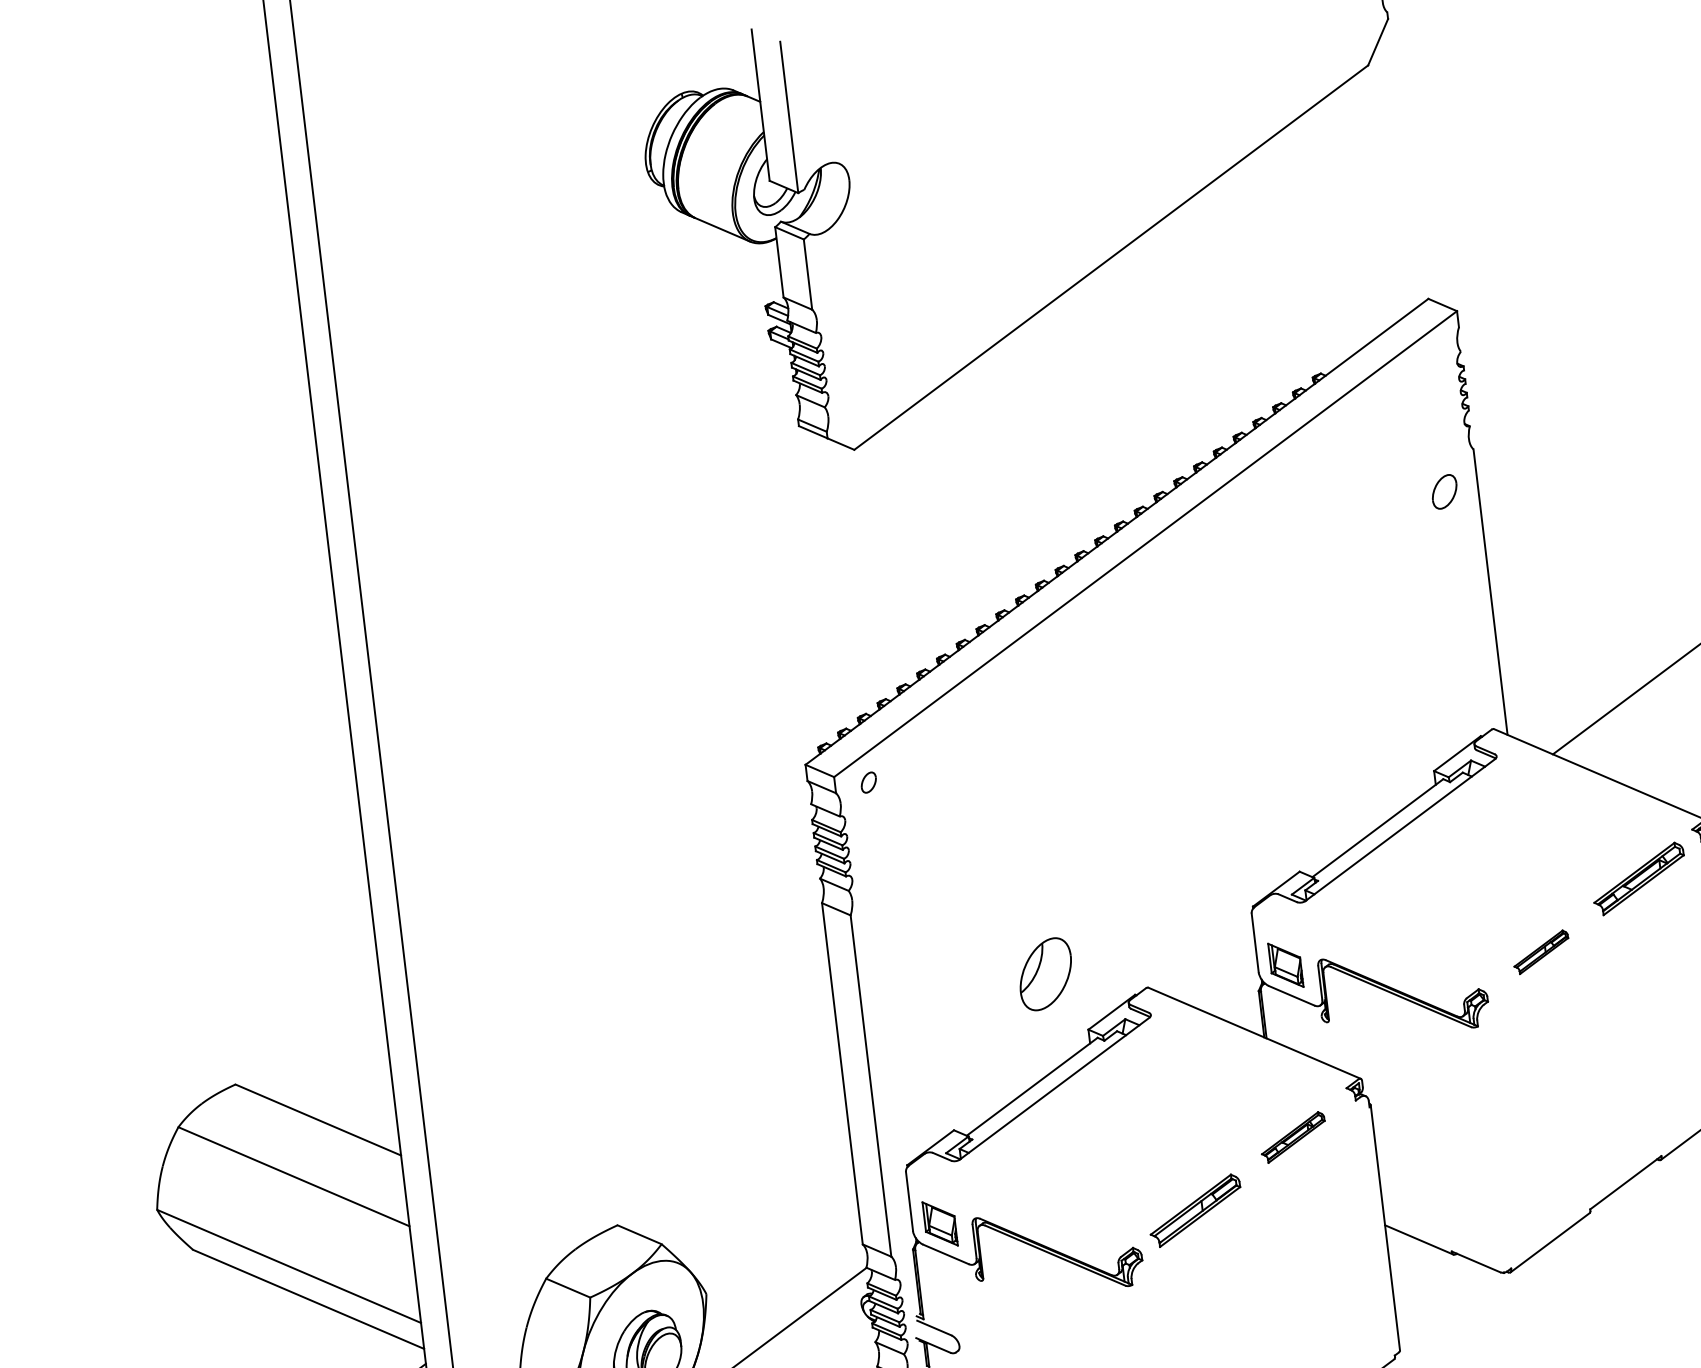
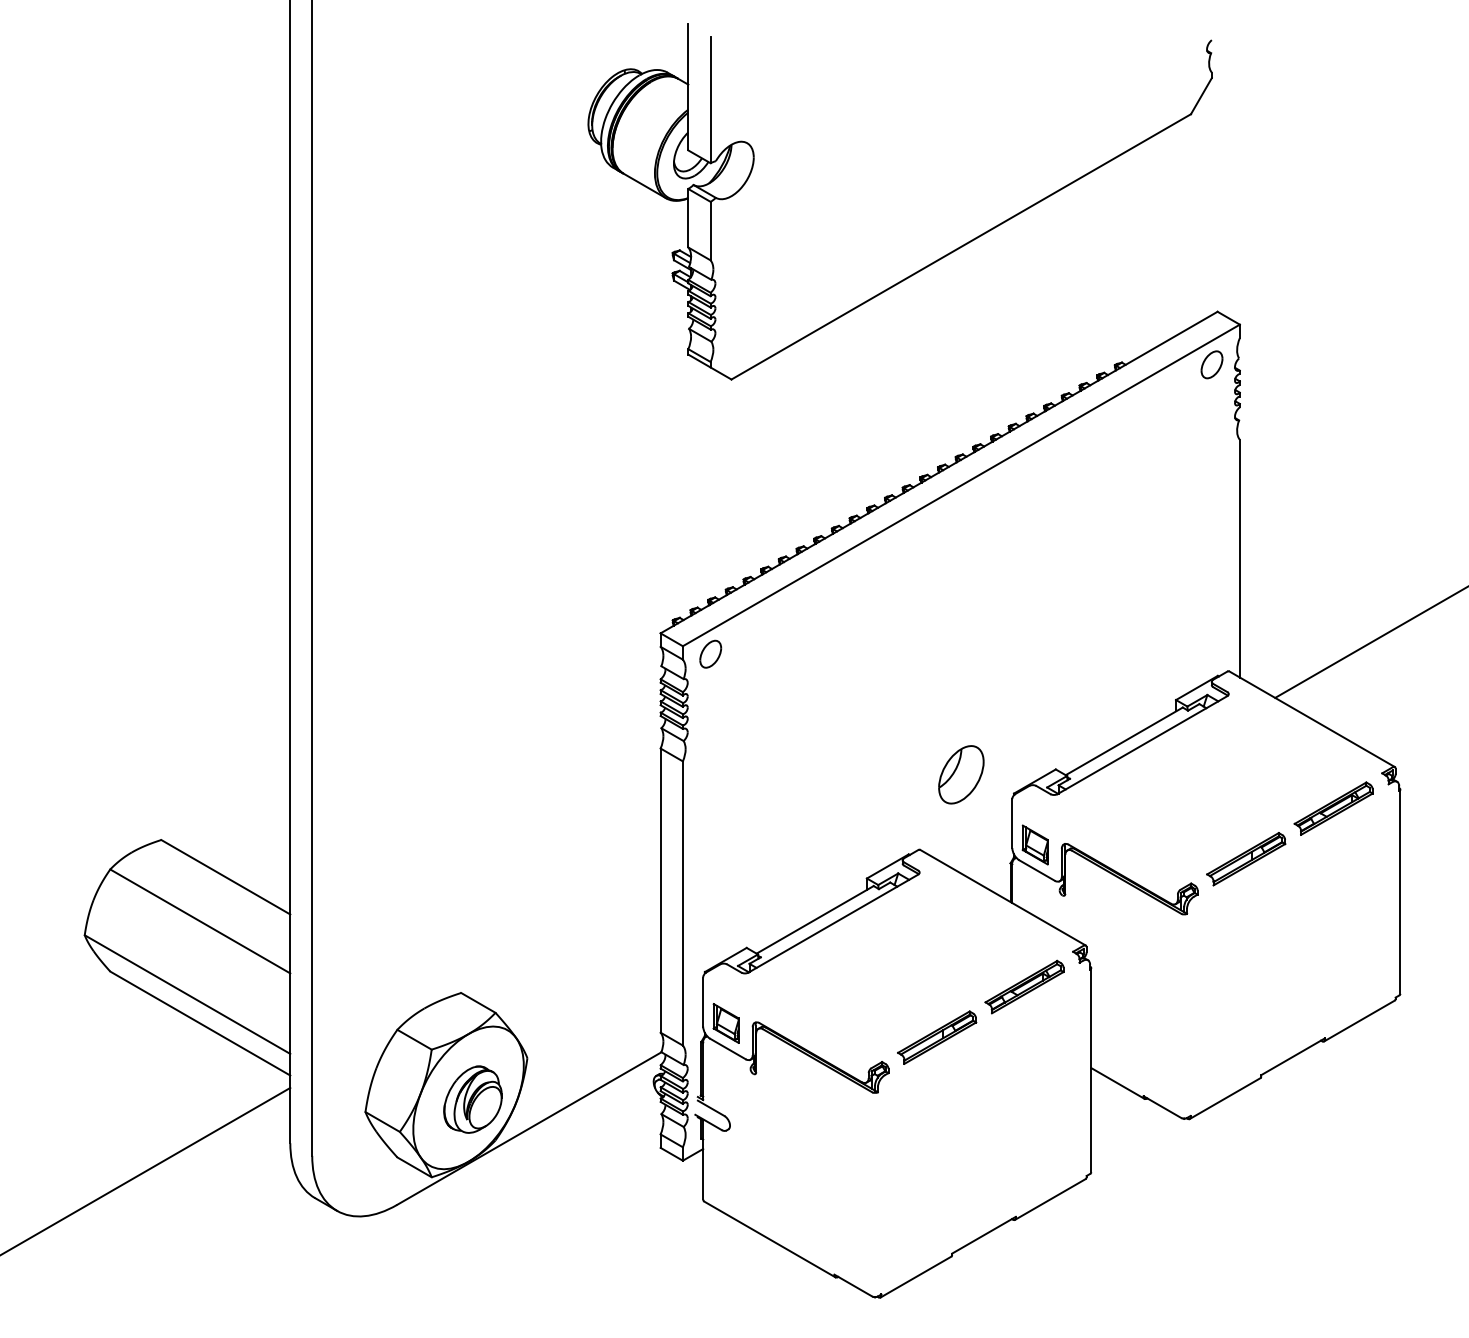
part: (1443, 491) -> (1211, 364), moved
part: (868, 781) -> (710, 653), size x1.67
part: (1541, 952) -> (1246, 859), size x1.67
part: (1045, 973) -> (961, 774), moved
part: (1293, 1136) -> (1024, 986), size x1.43

